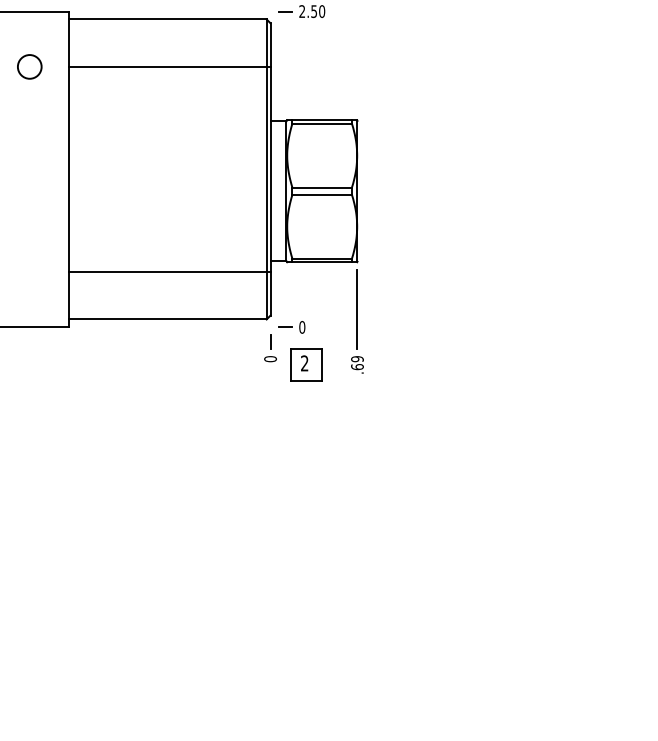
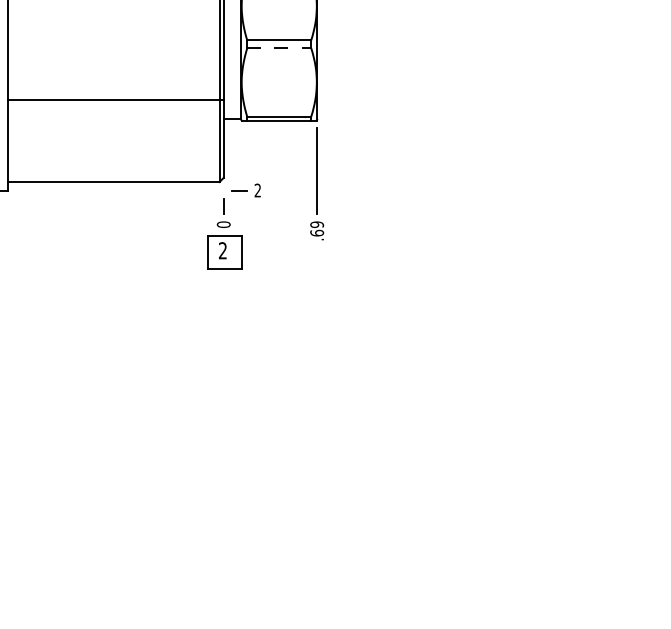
line: (322, 194) -> (279, 47), solid -> dashed
line: (169, 272) -> (115, 100), moved
text: (302, 327) -> (258, 190), 0 -> 2
part: (306, 364) -> (224, 251), moved

